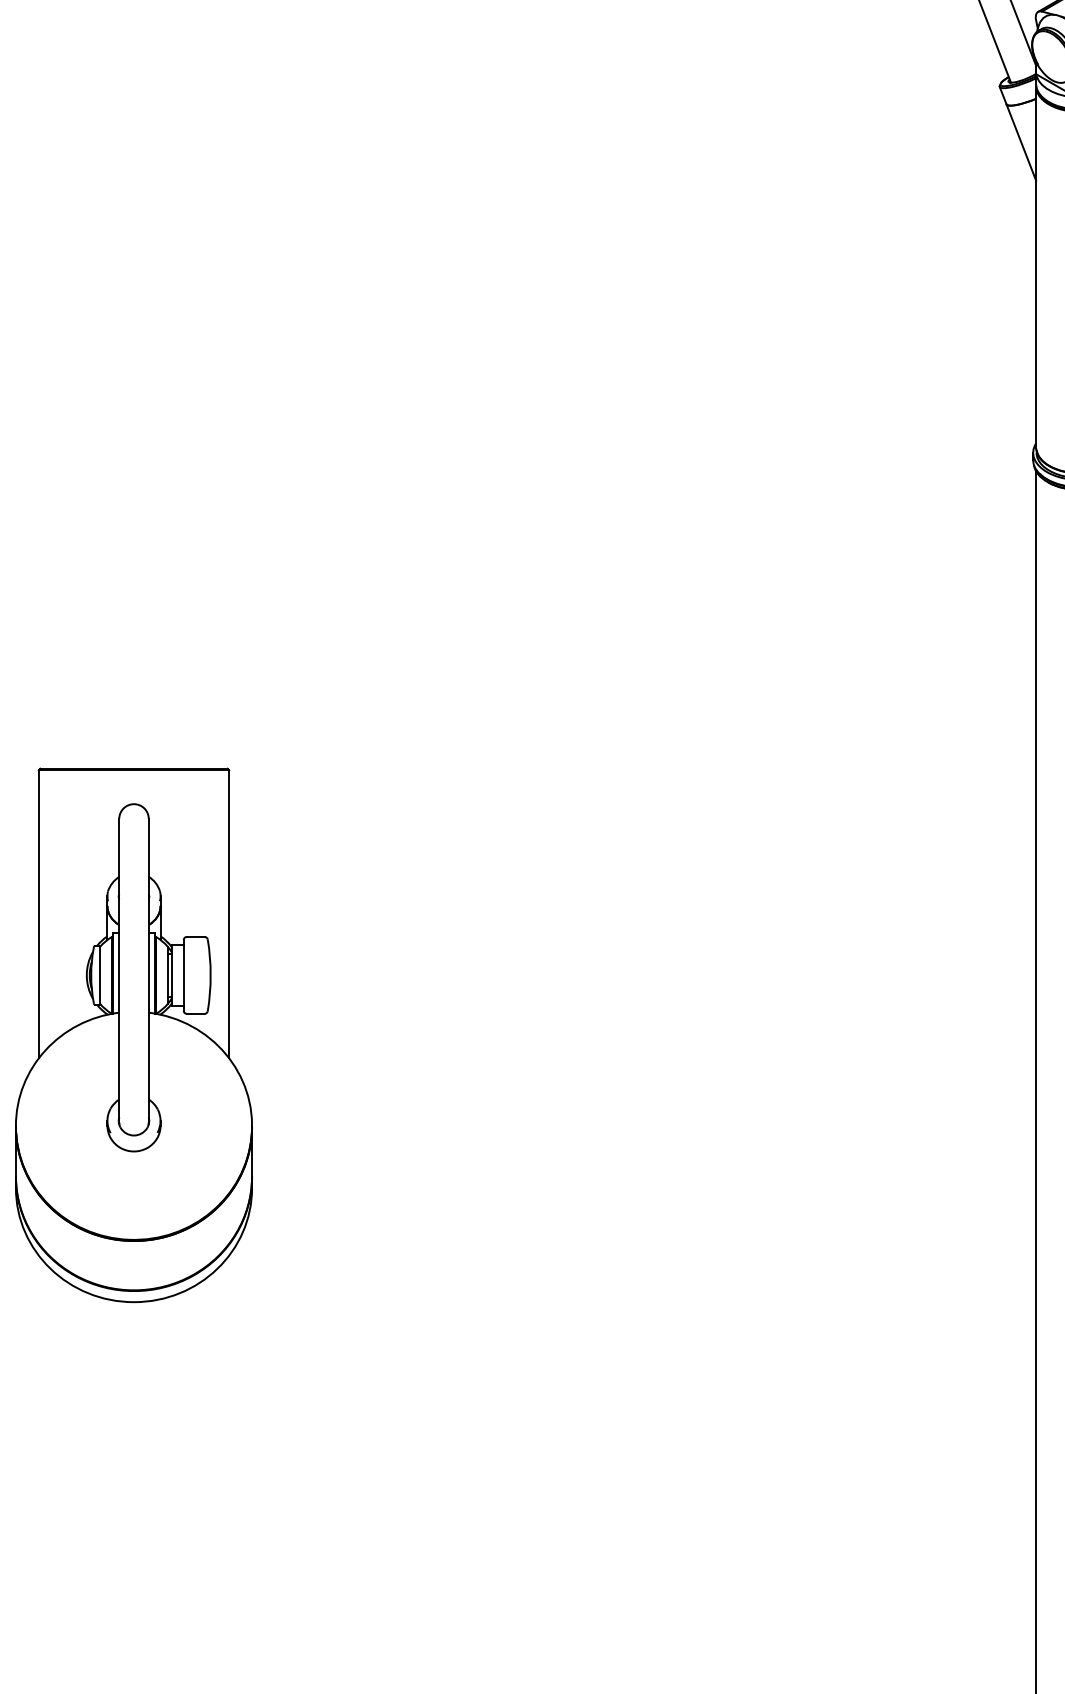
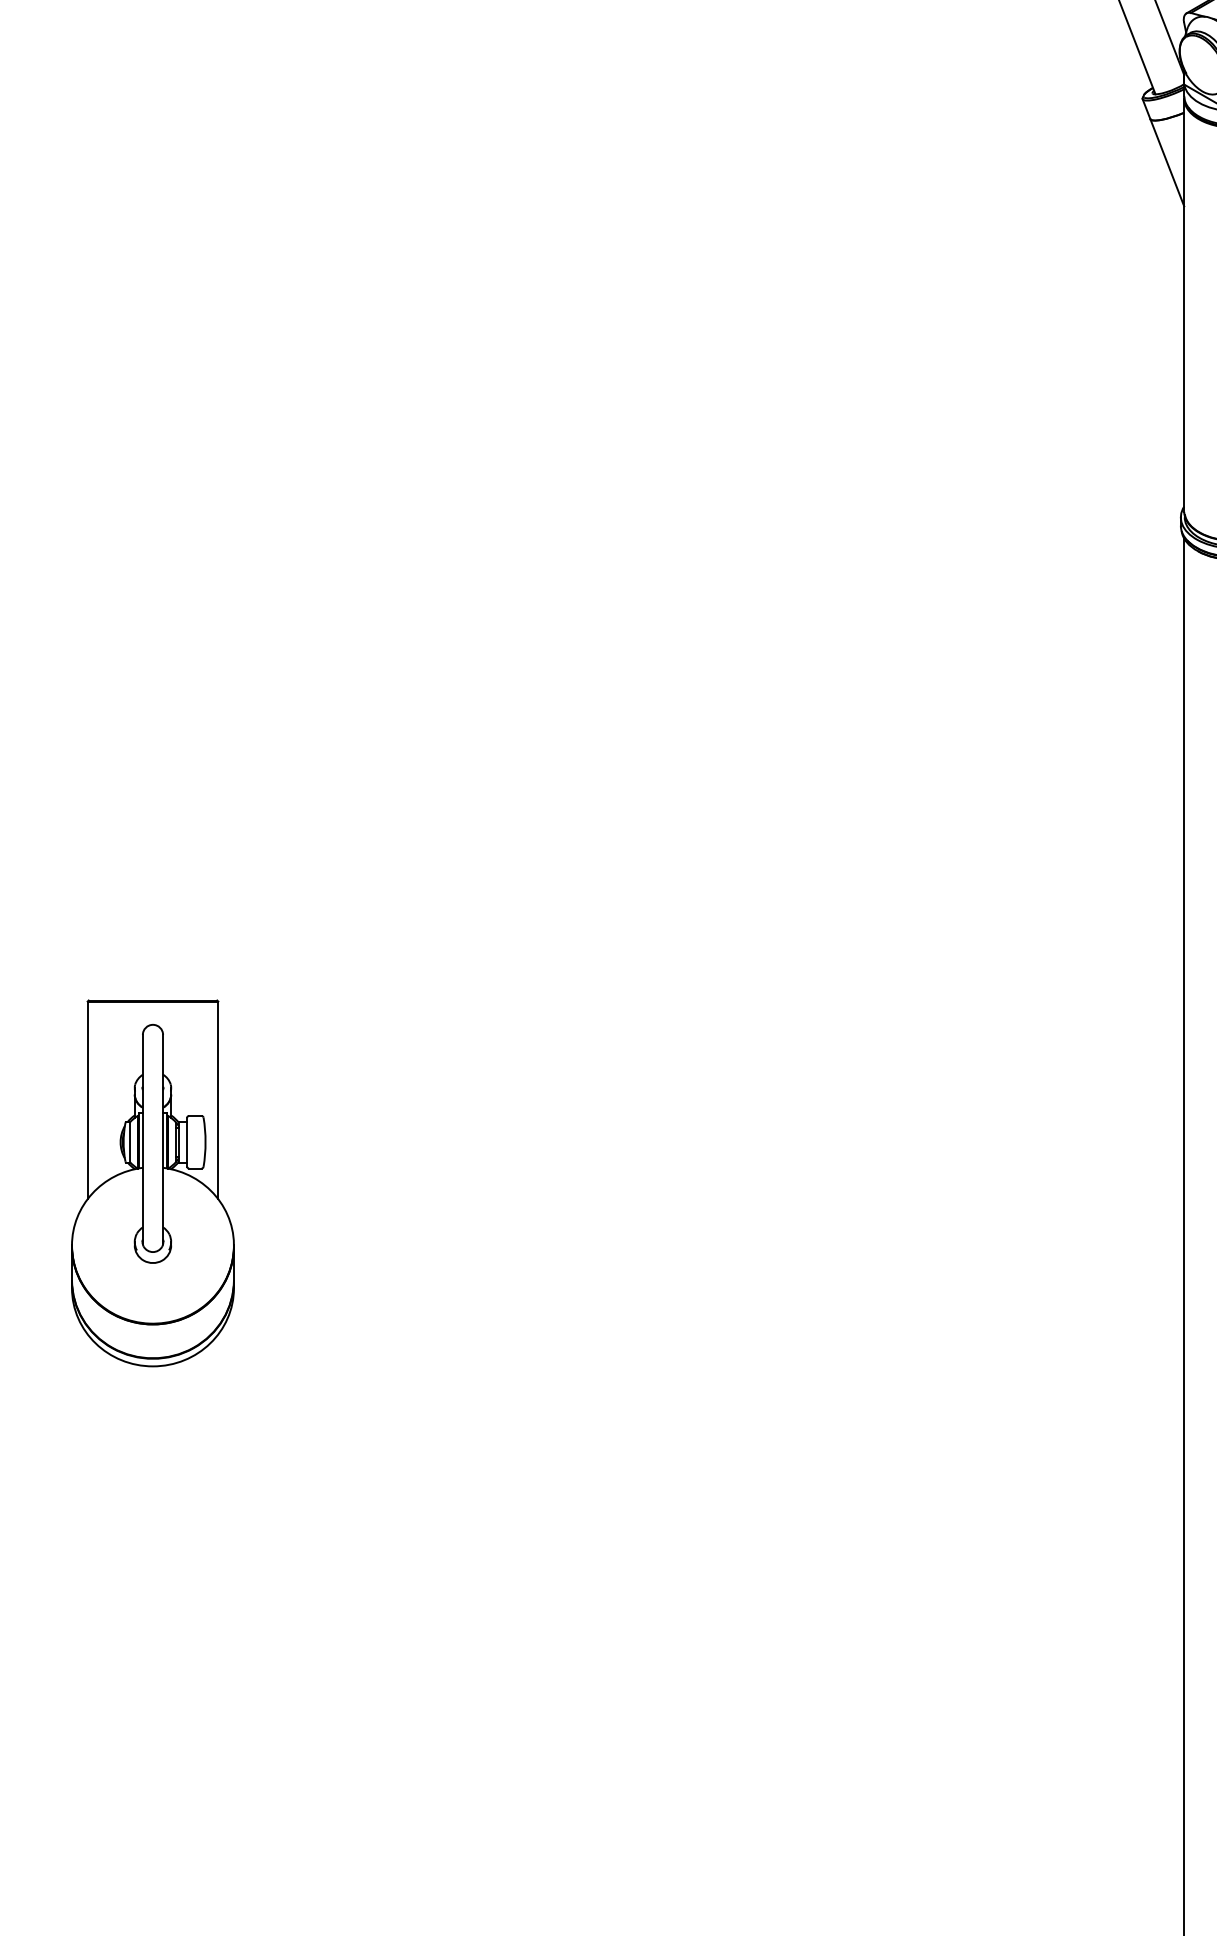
part: (133, 1035) -> (152, 1183), size x0.6

